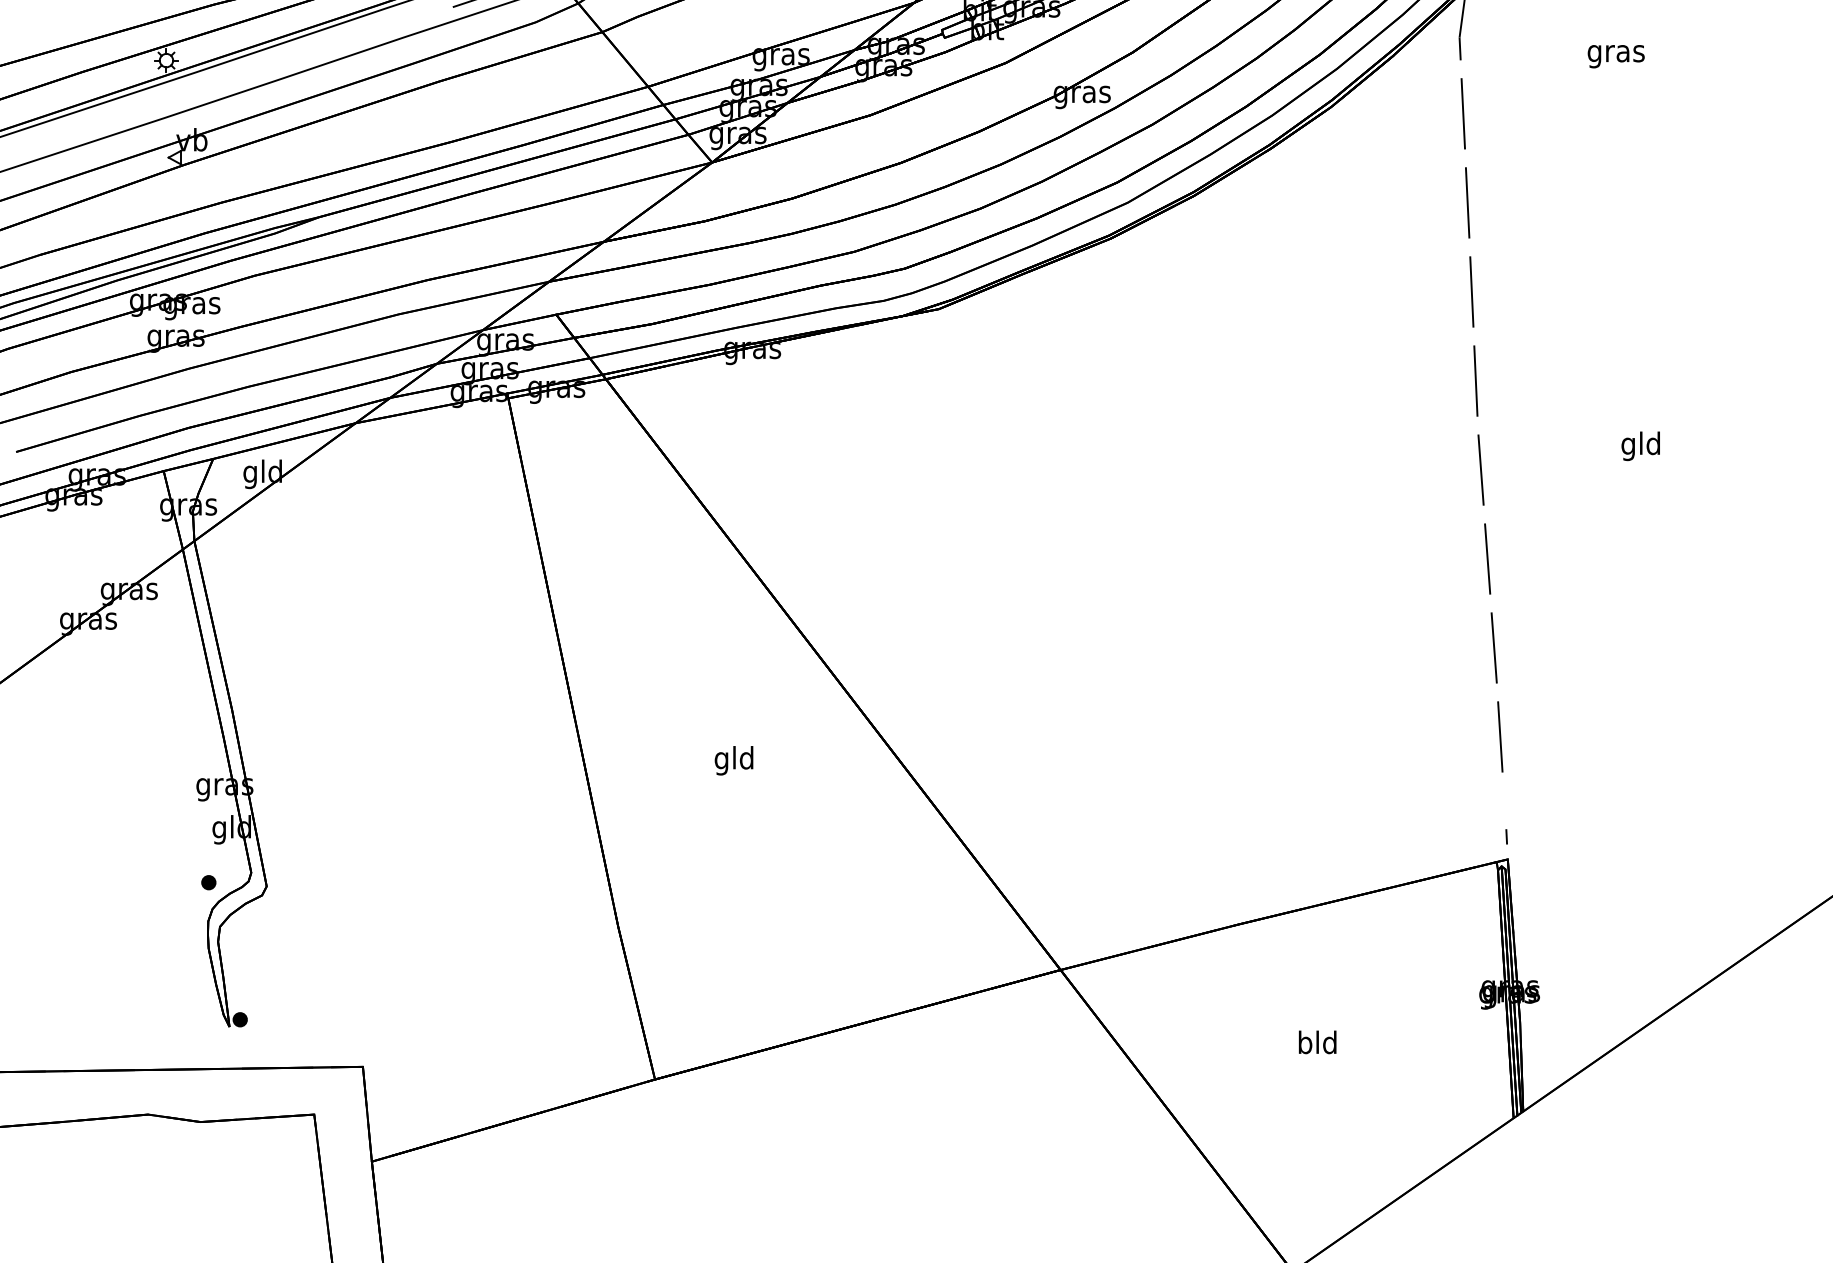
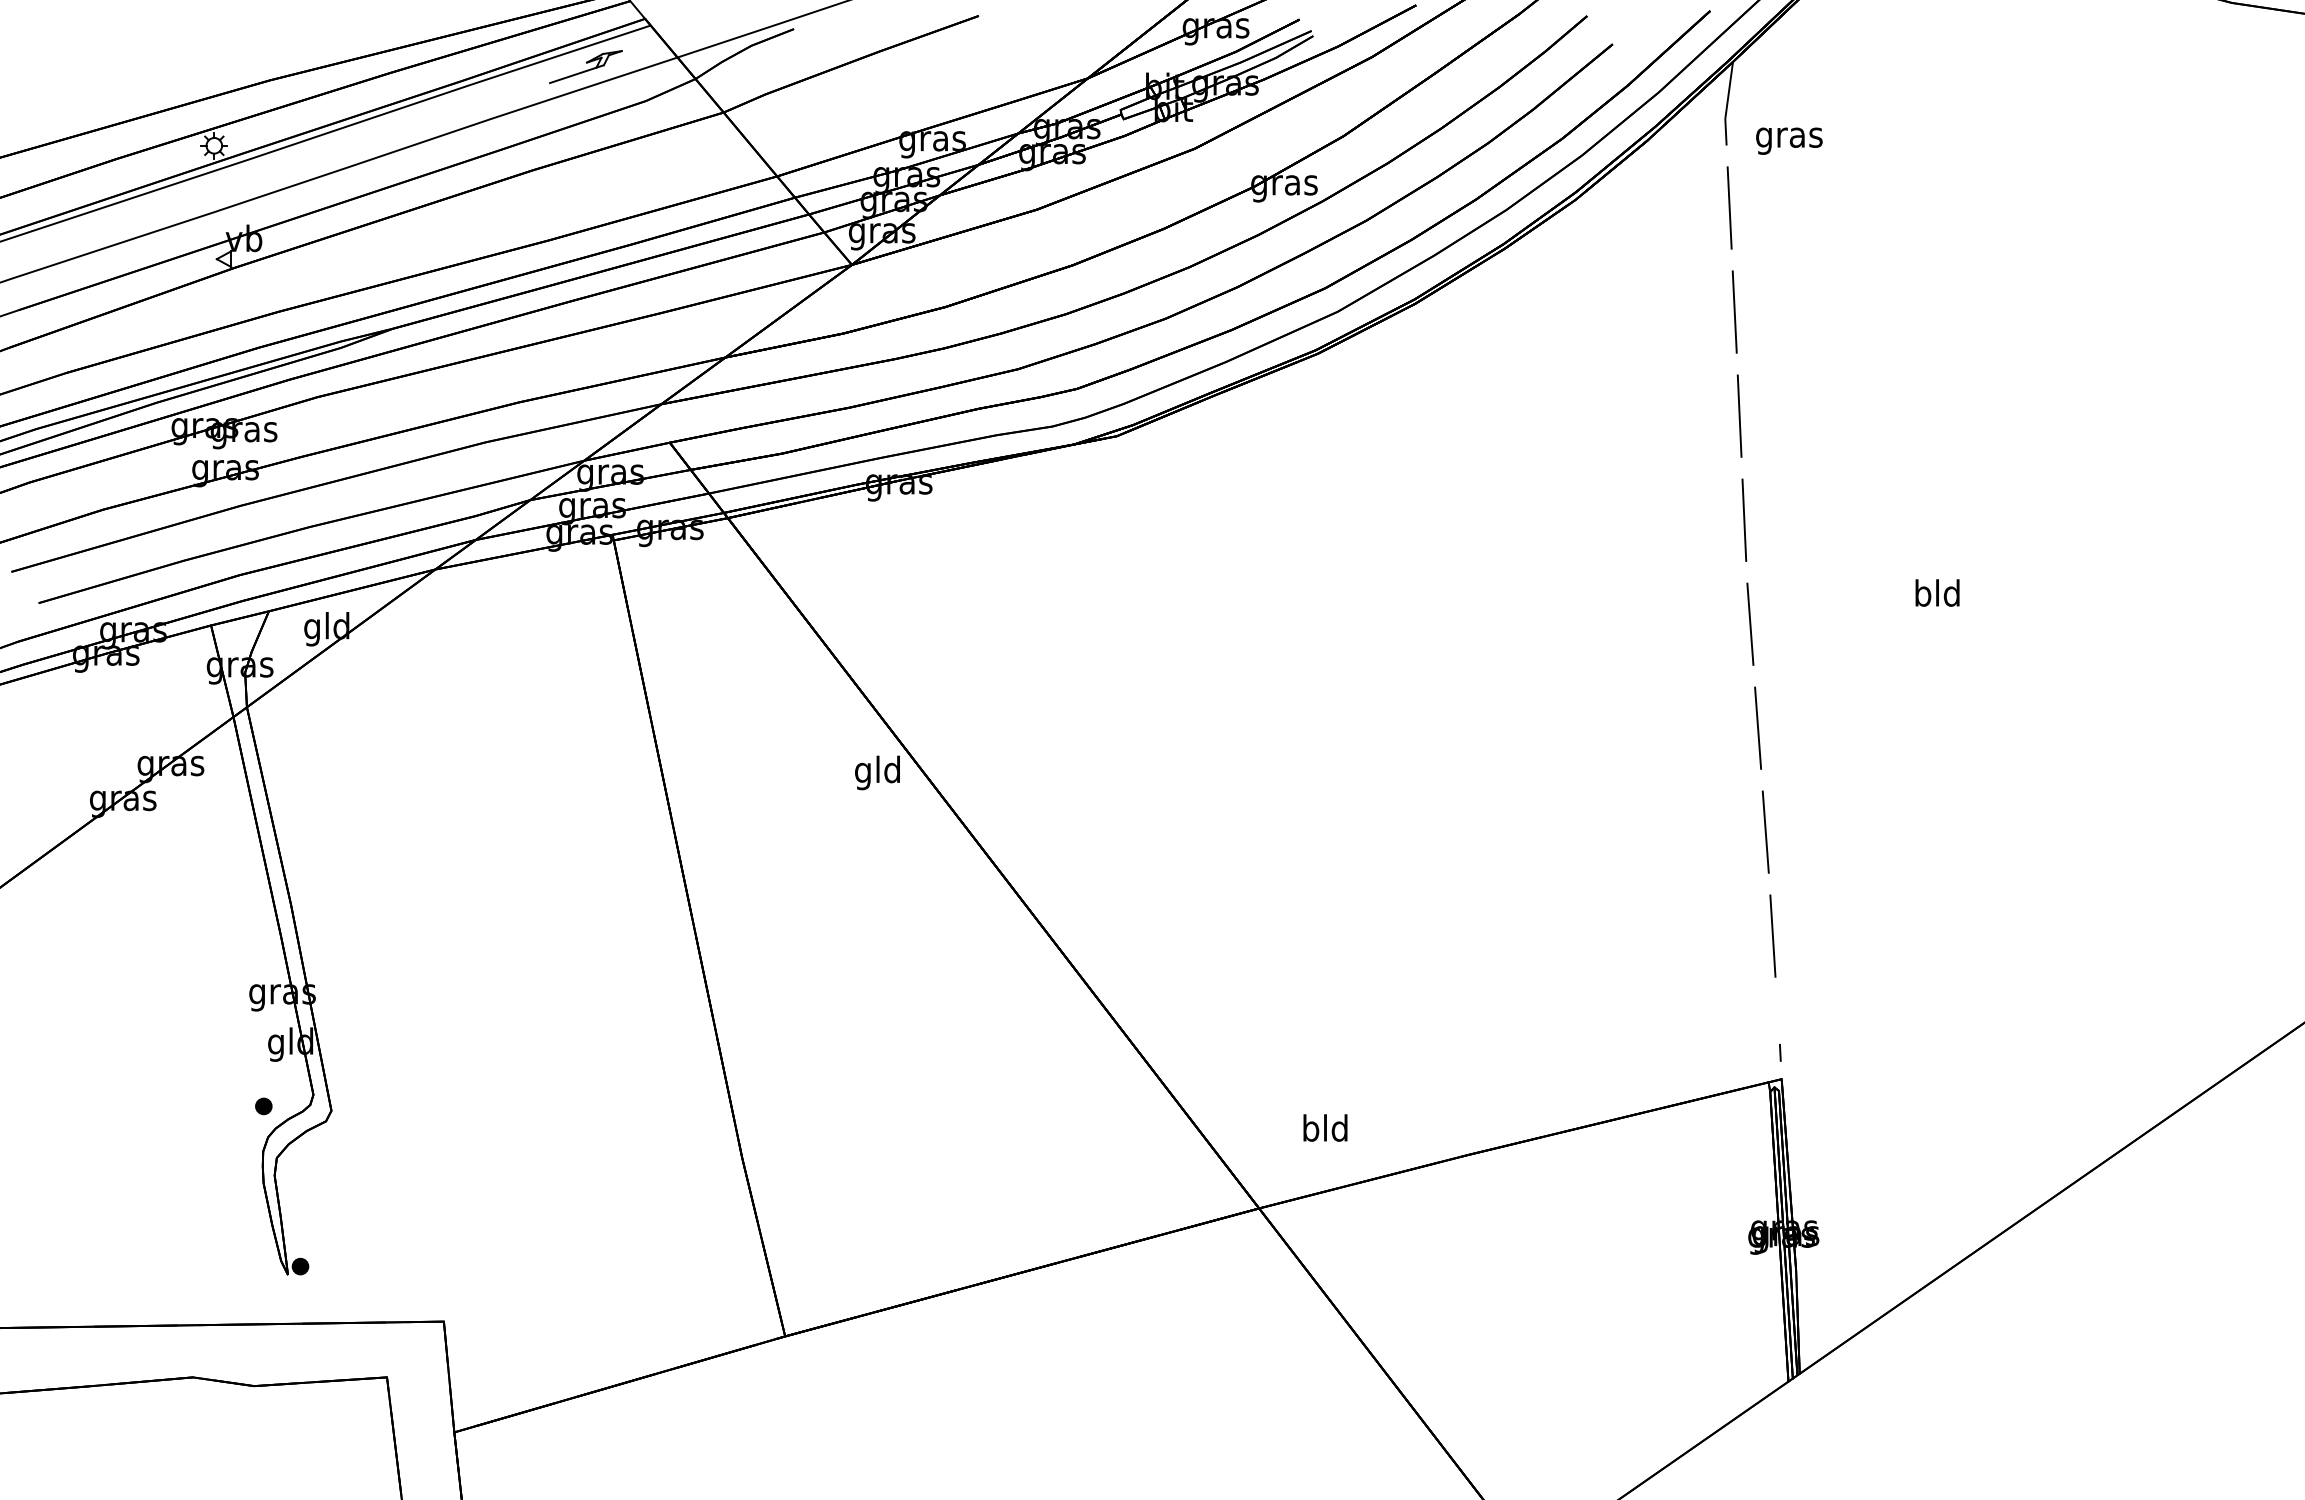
text: (1616, 56) -> (1789, 140), moved
text: (1628, 446) -> (1922, 596), gld -> bld
text: (734, 760) -> (877, 772), moved
text: (1317, 1041) -> (1325, 1127), moved

